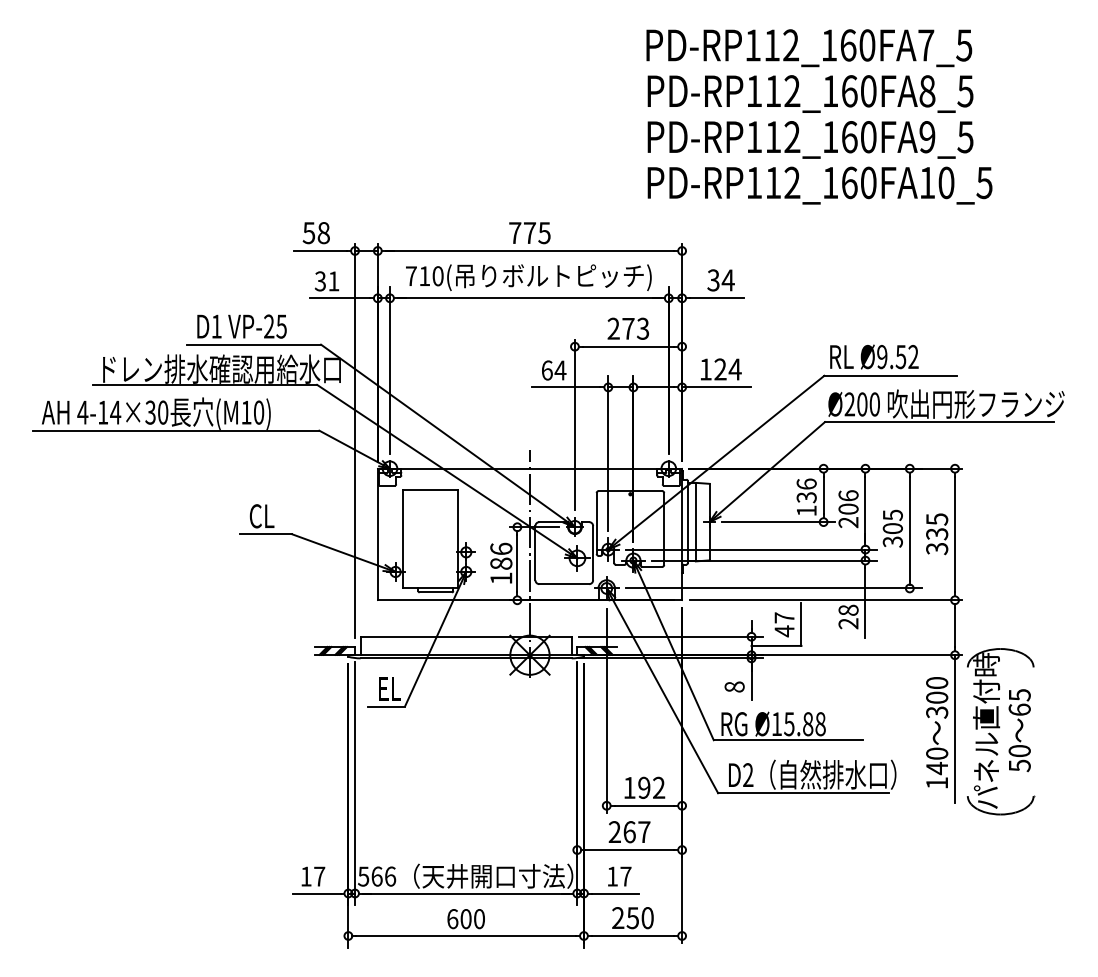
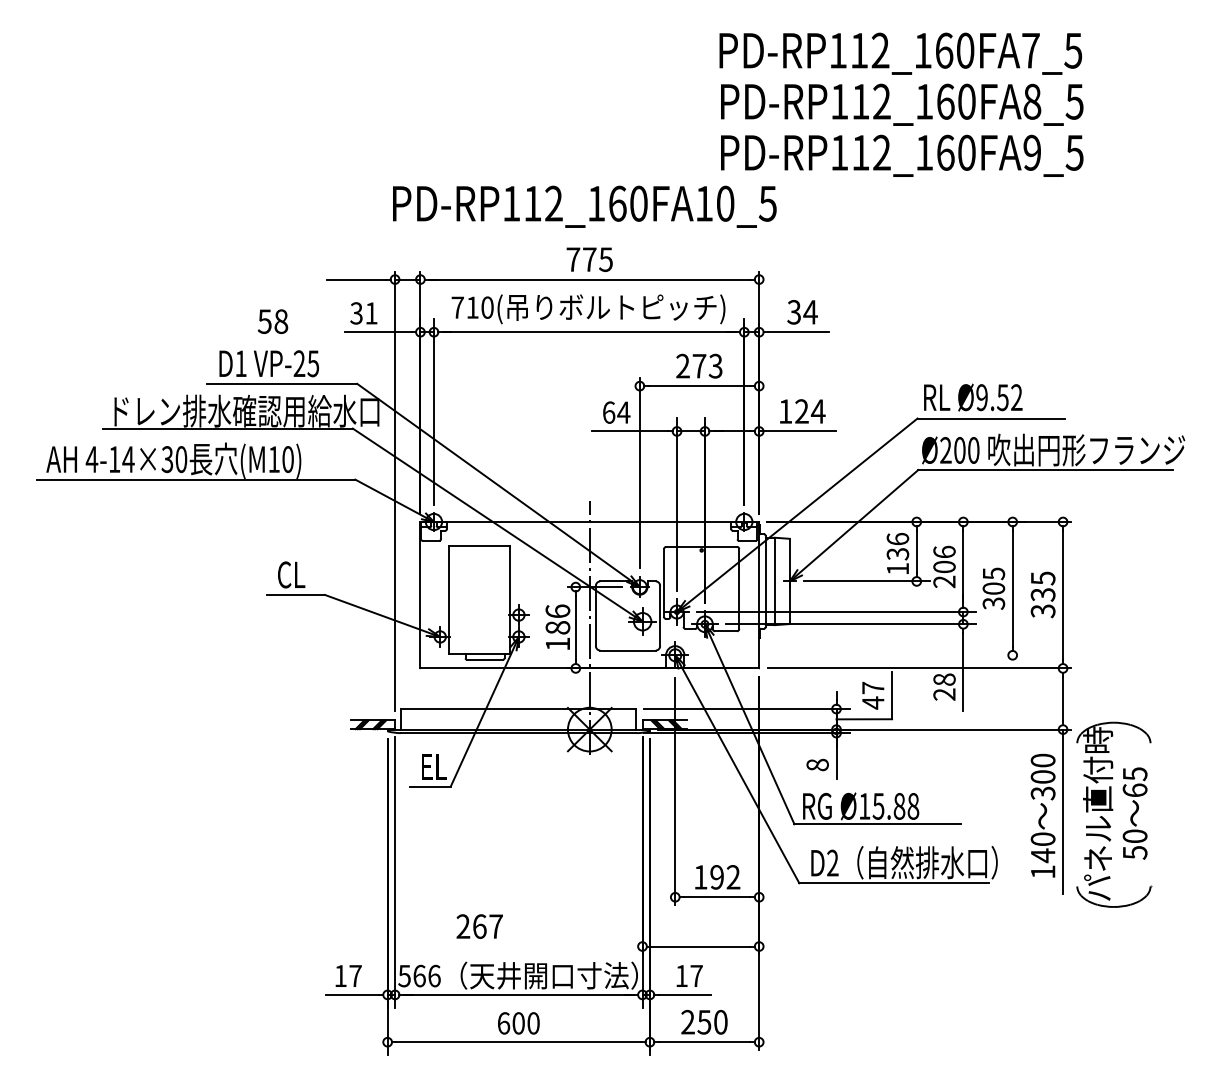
text: (819, 185) -> (584, 206), moved
text: (315, 232) -> (272, 321), moved
line: (773, 588) -> (860, 655), removed
text: (629, 832) -> (479, 926), moved

